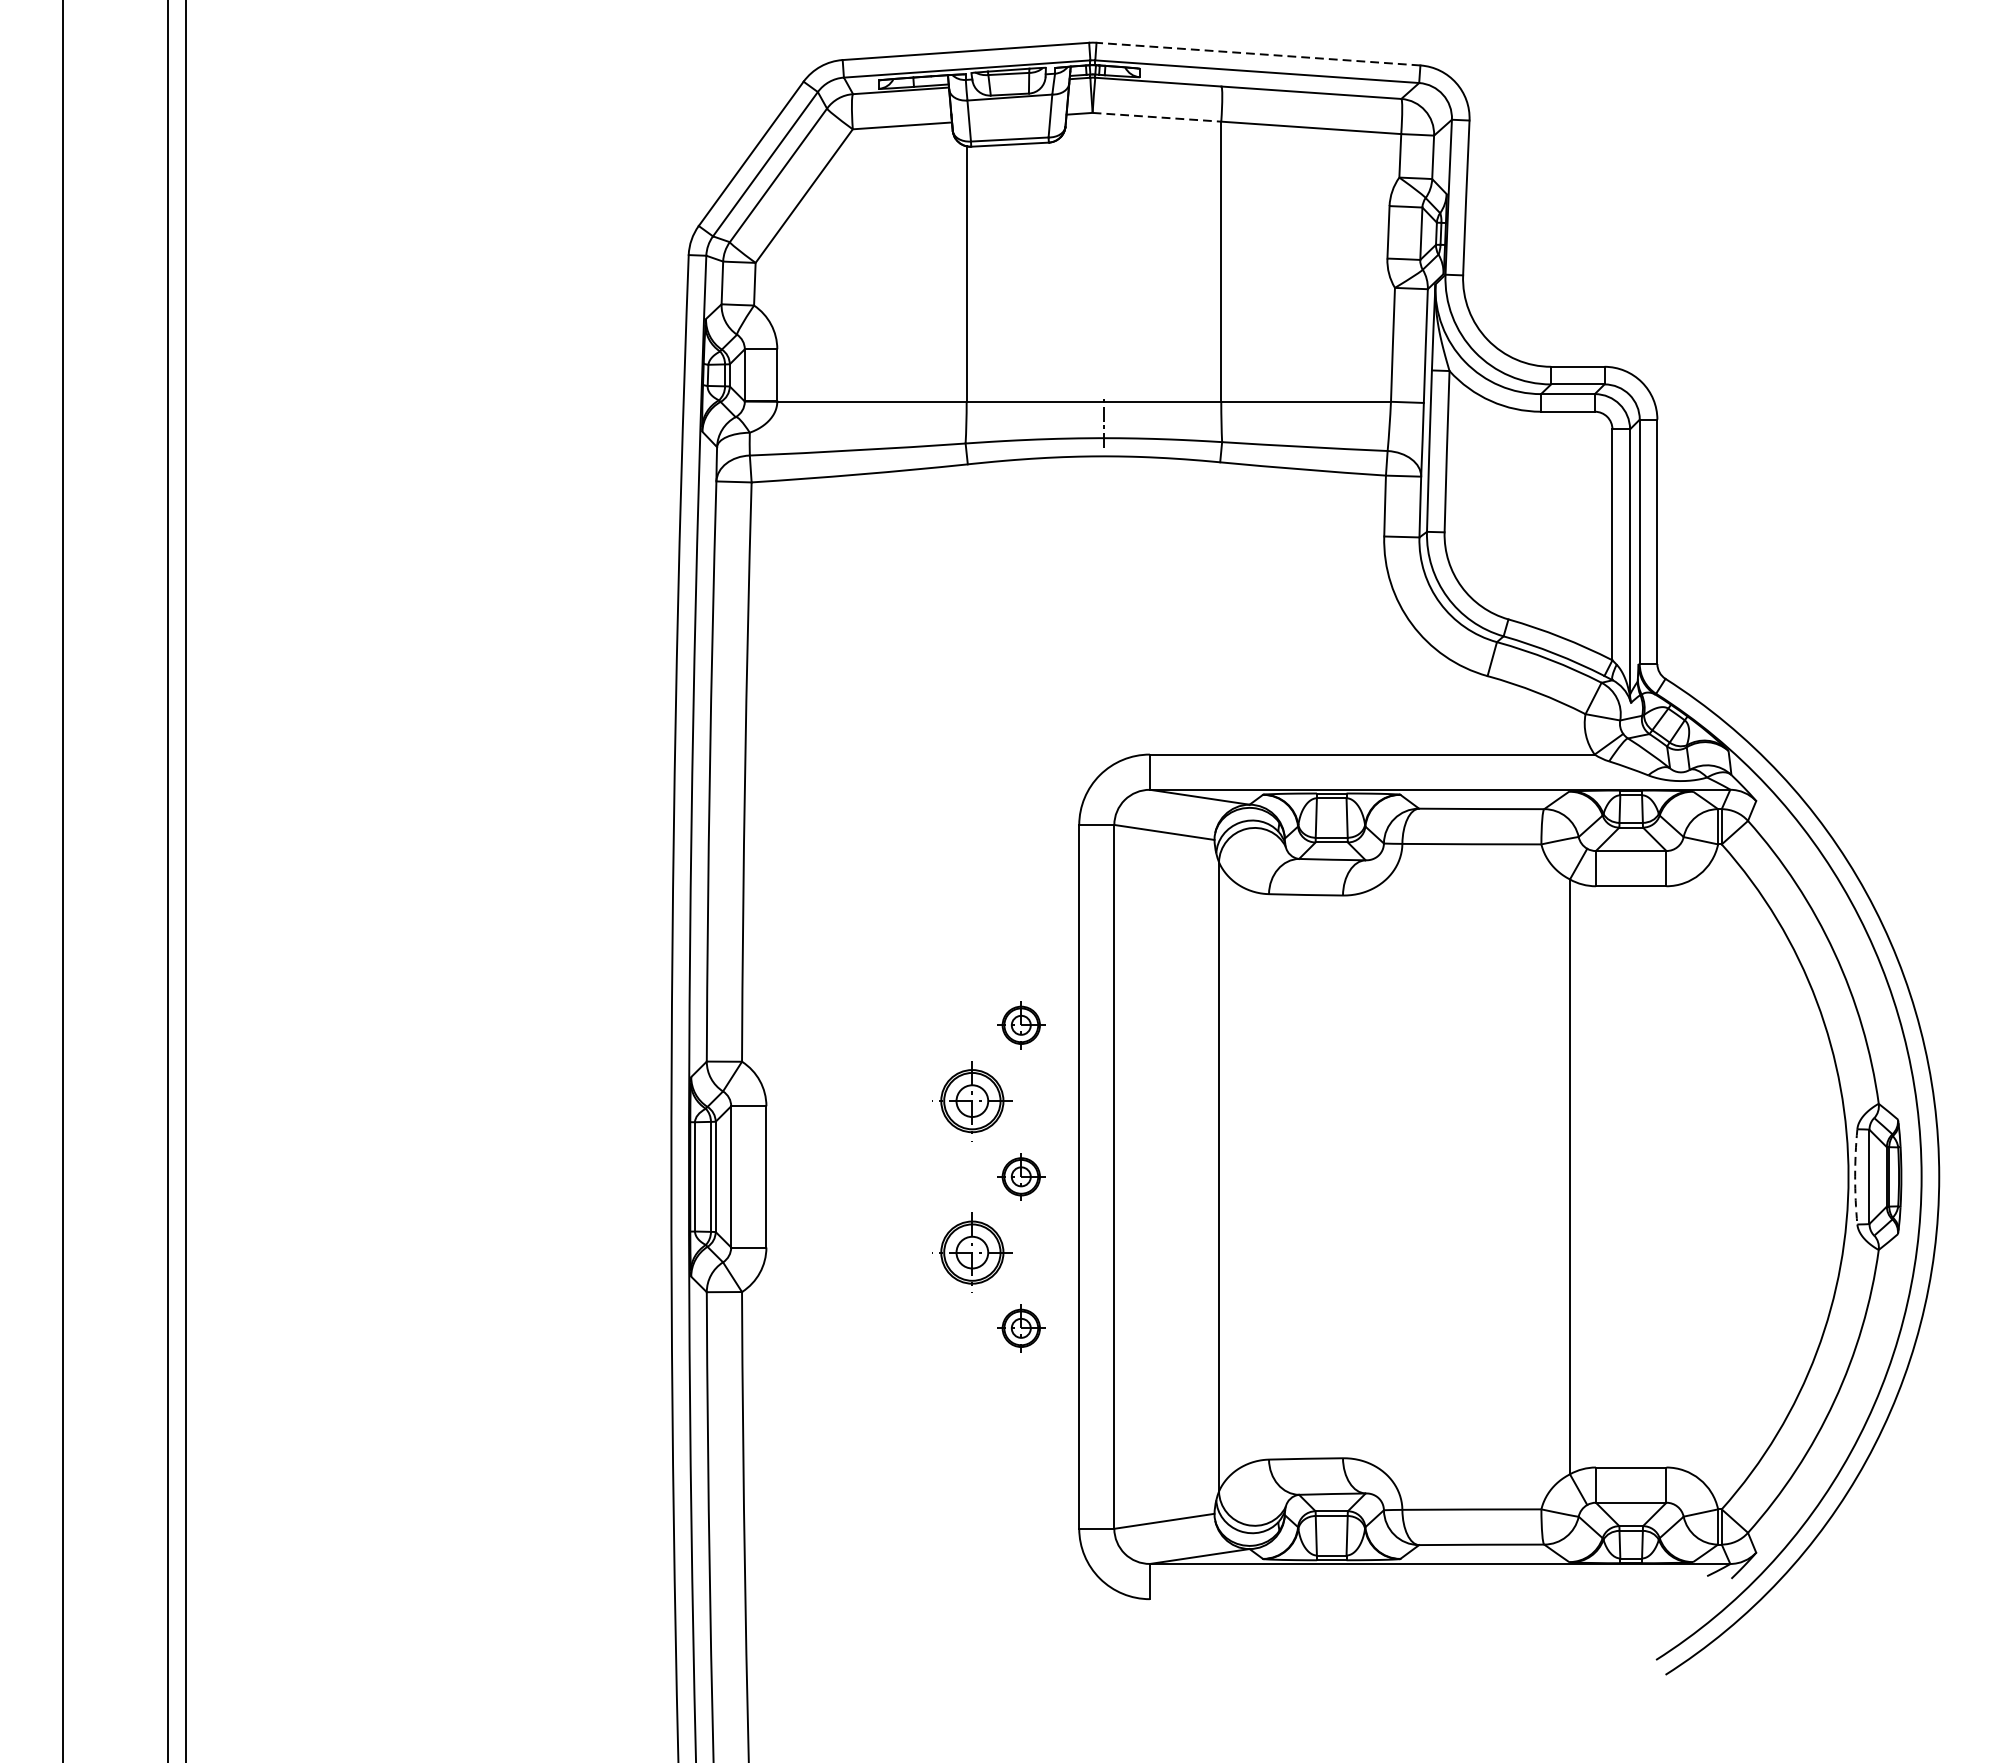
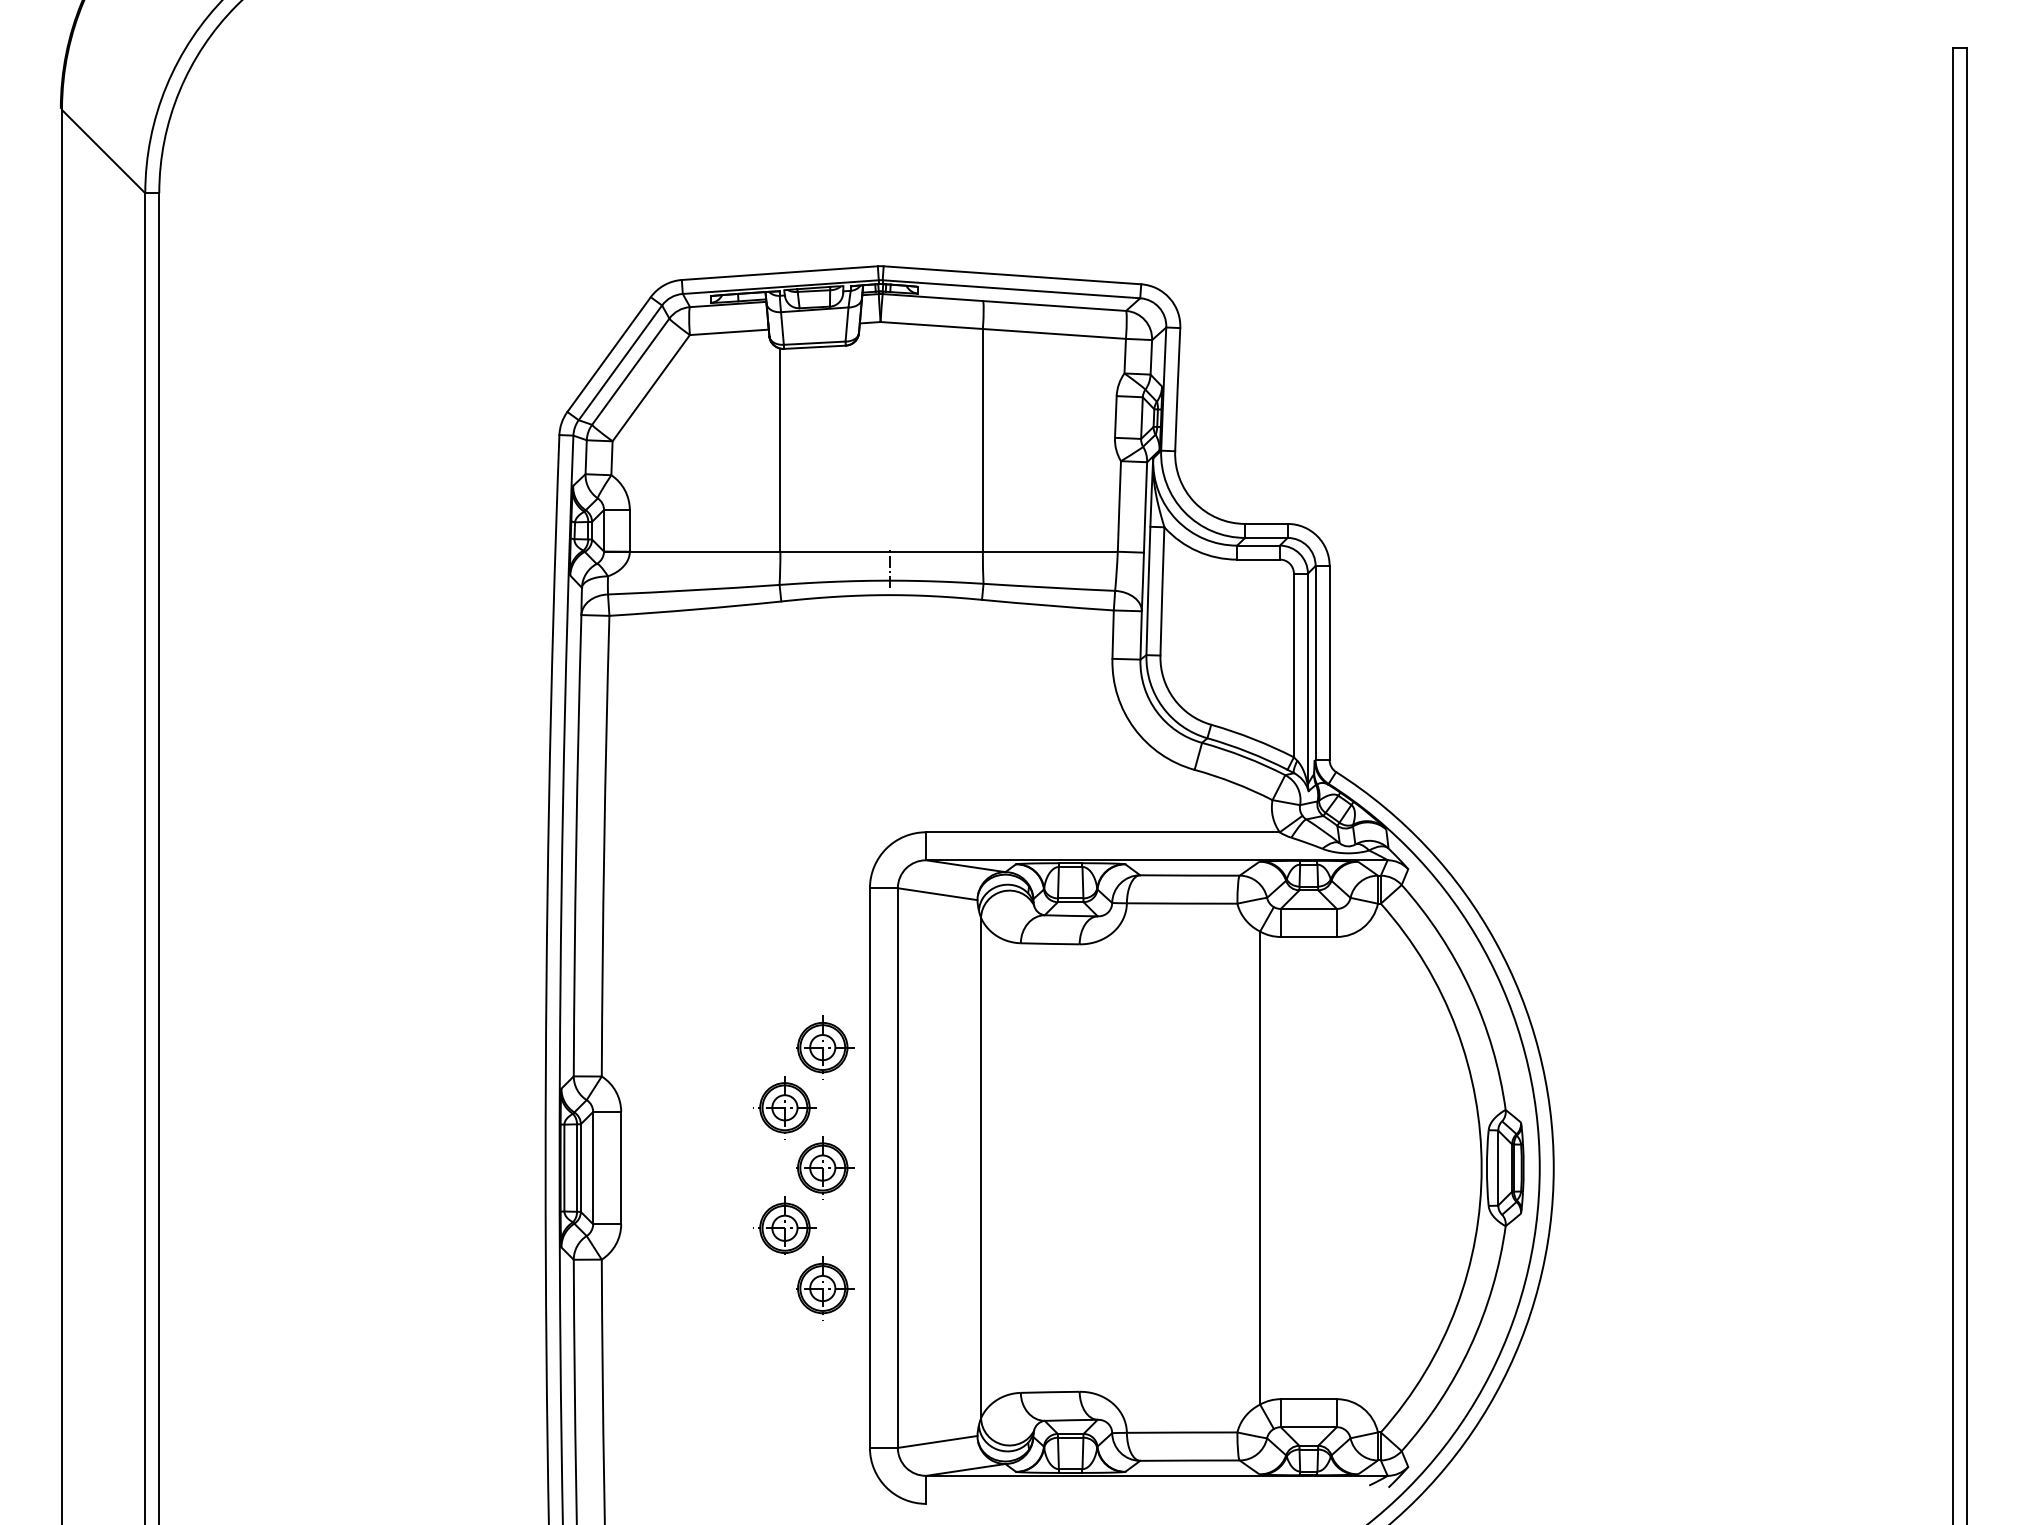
line: (1257, 54) -> (1011, 275), dashed -> solid
line: (1157, 117) -> (932, 325), dashed -> solid
part: (1023, 1025) -> (825, 1047), size x1.67
part: (1023, 1176) -> (825, 1167), size x1.67
arc: (1854, 1177) -> (1486, 1168), dashed -> solid
part: (1023, 1328) -> (825, 1288), size x1.67

